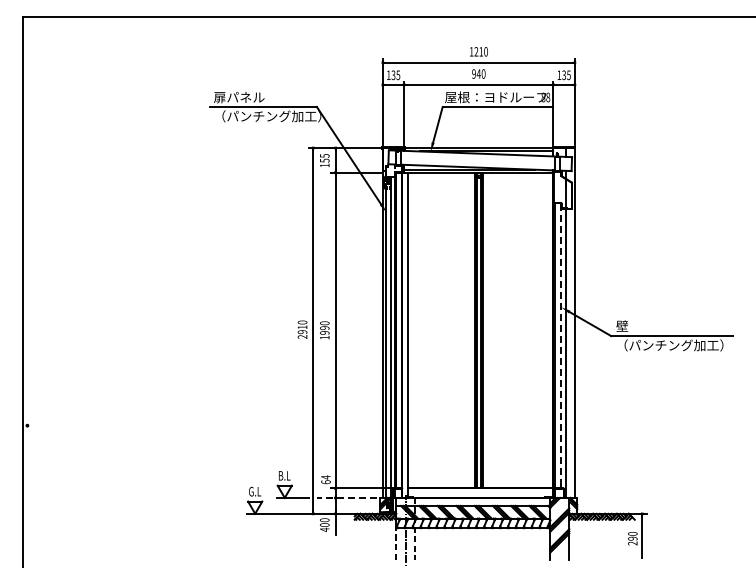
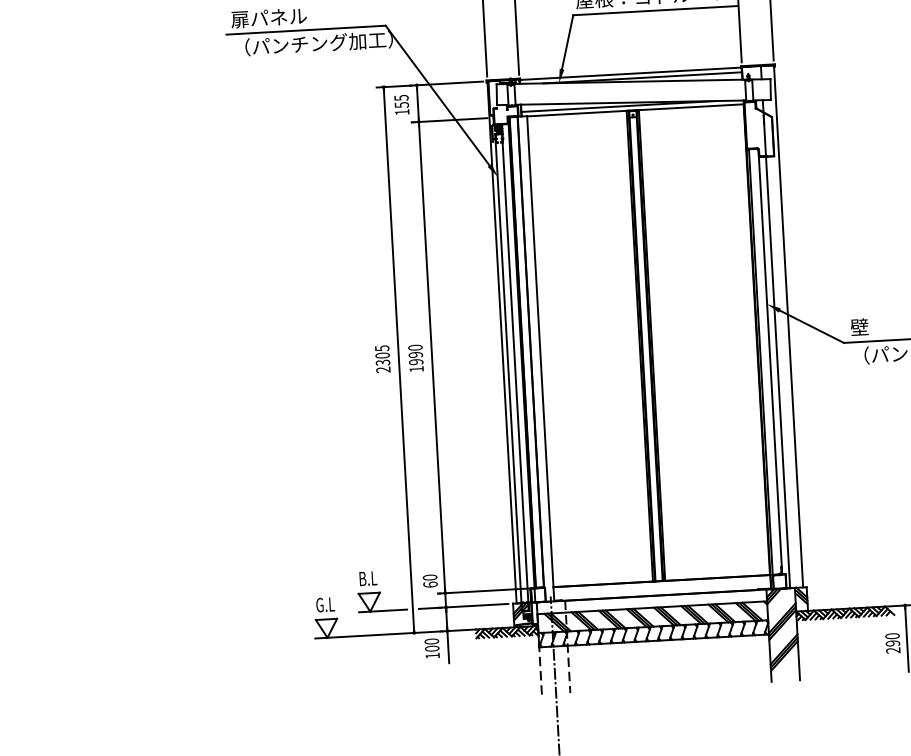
text: (302, 327) -> (382, 355), 2910 -> 2305
line: (561, 346) -> (770, 362), dashed -> solid
text: (325, 477) -> (429, 577), 64 -> 60
line: (347, 497) -> (463, 605), dashed -> solid
text: (324, 529) -> (432, 655), 400 -> 100

